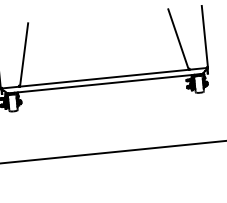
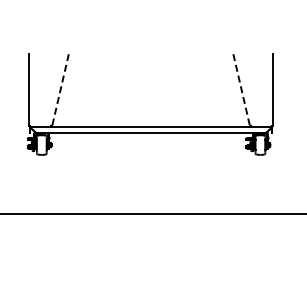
line: (178, 39) -> (241, 90), solid -> dashed
line: (24, 54) -> (60, 90), solid -> dashed

